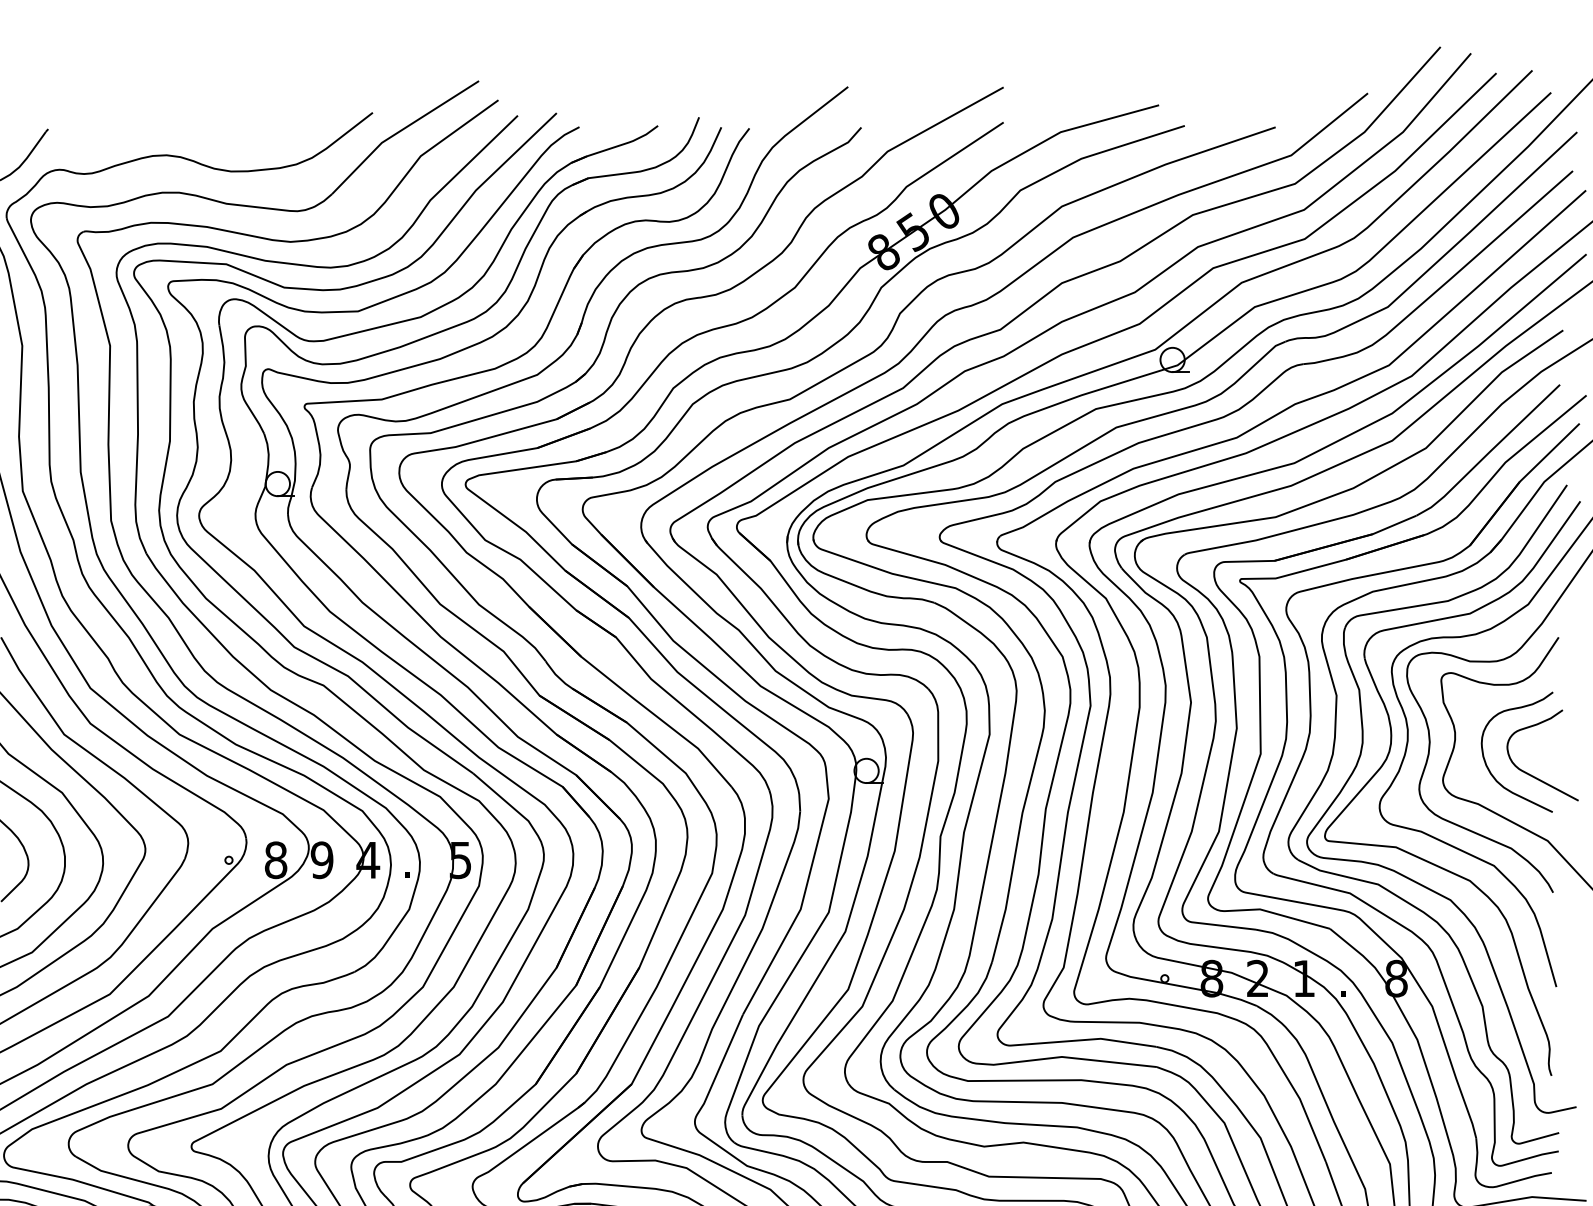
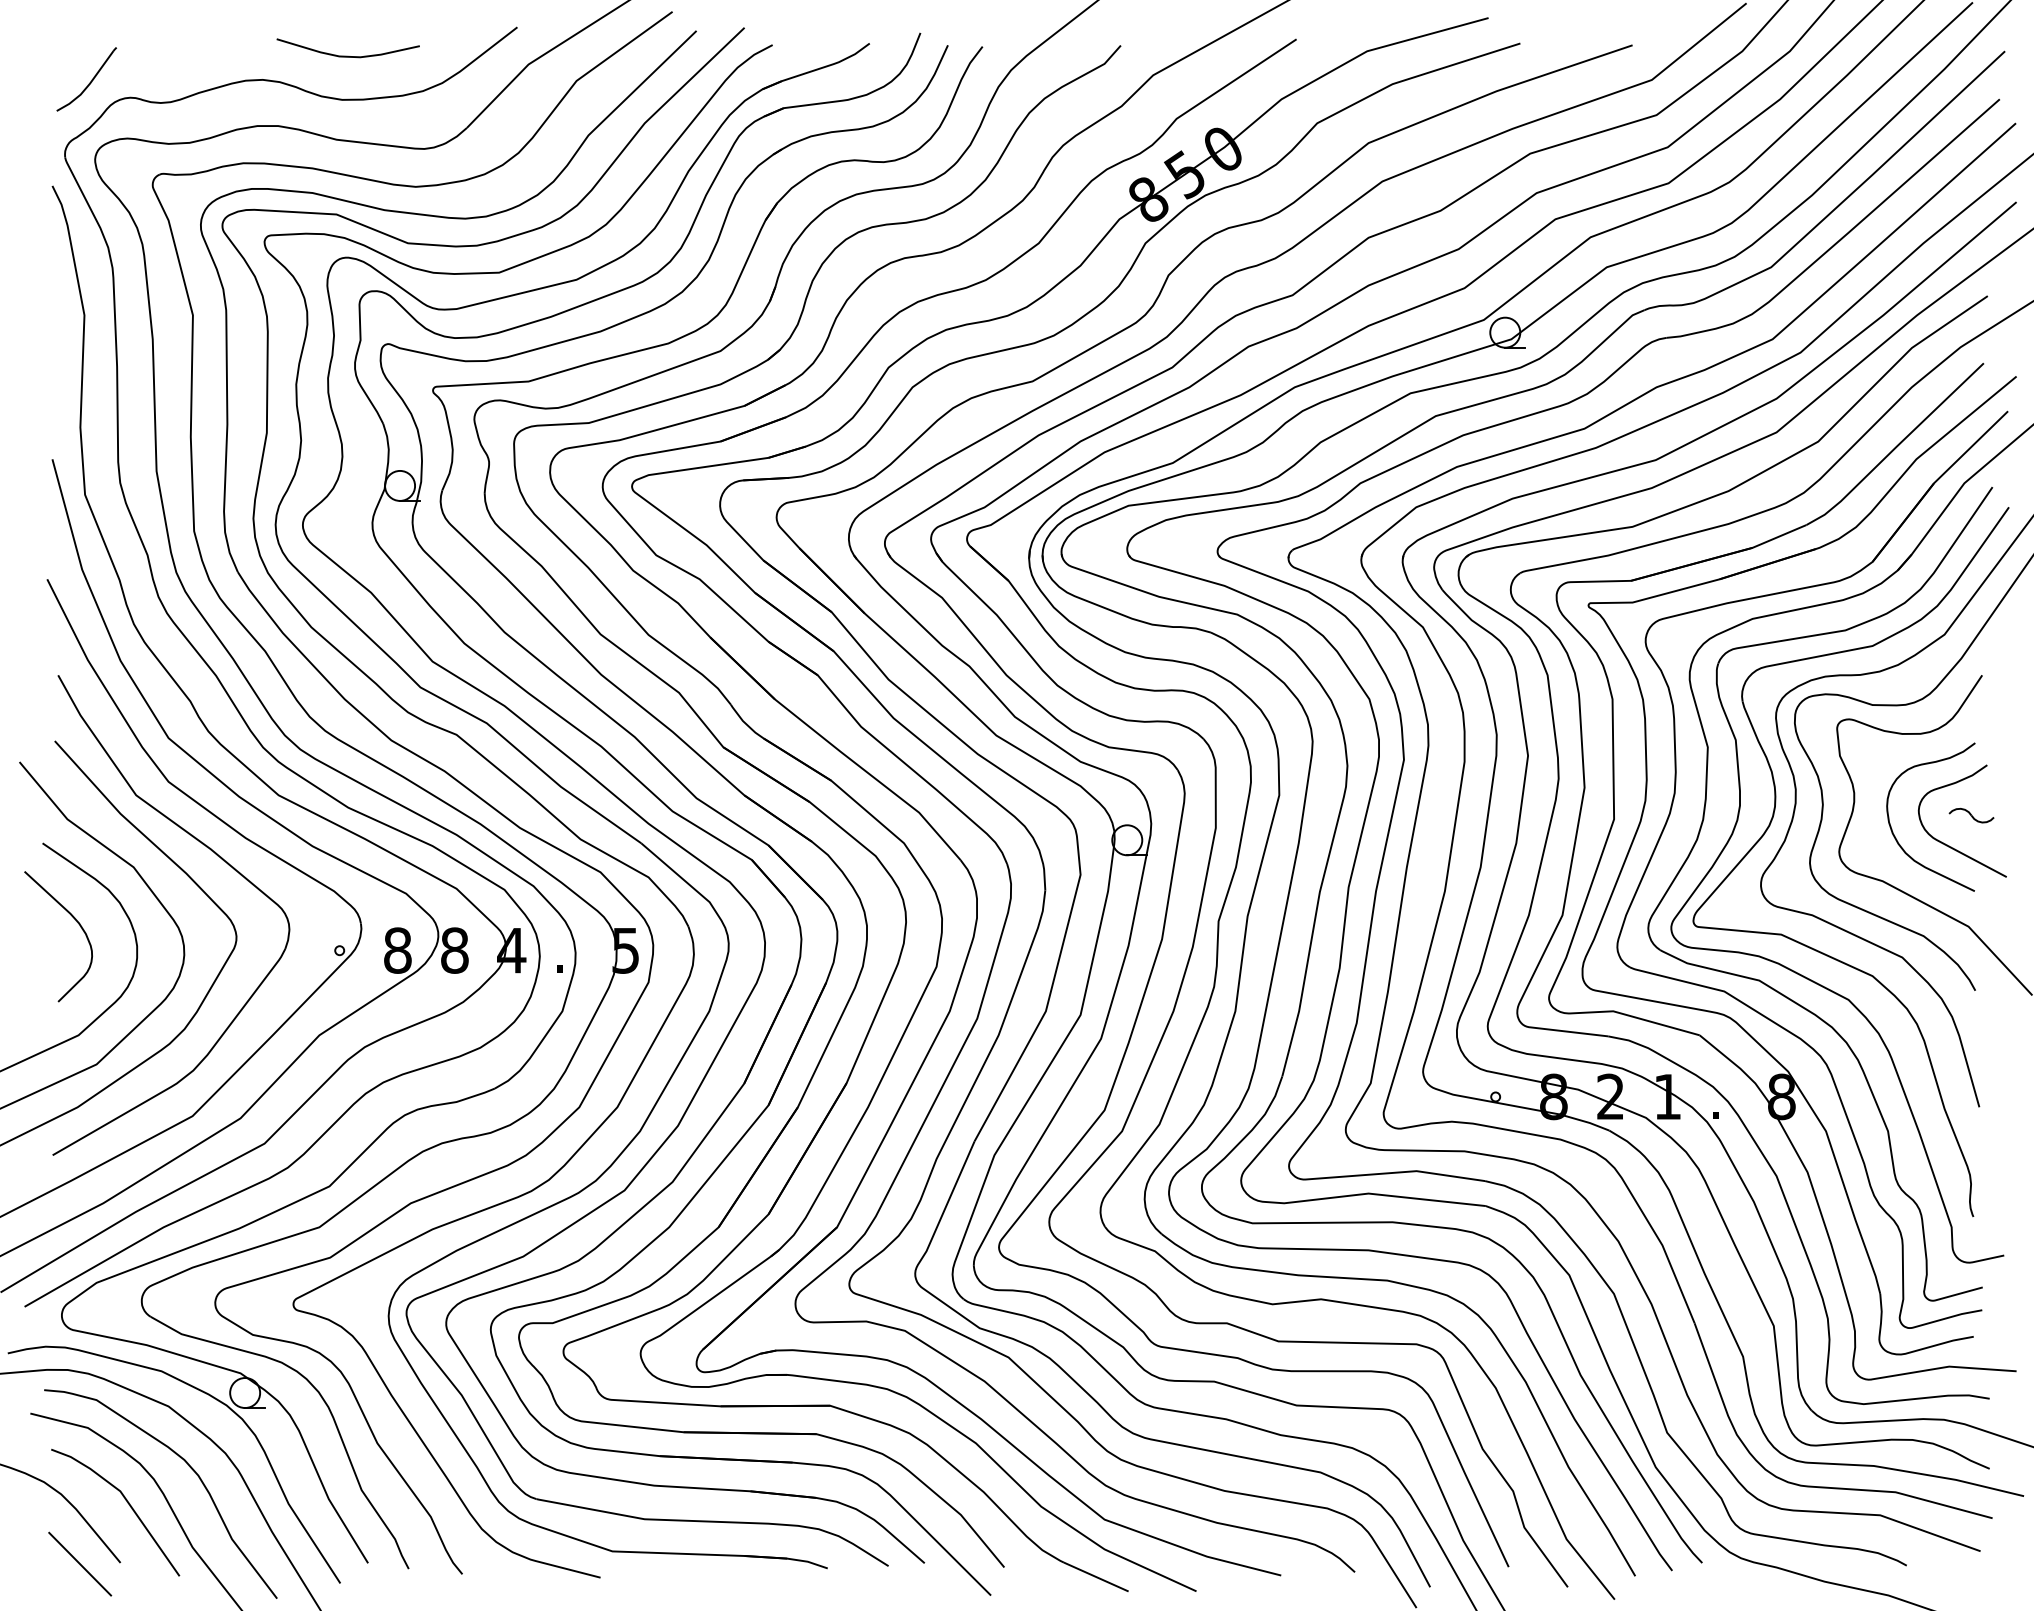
curve: (235, 135) -> (347, 55), added
part: (1550, 750) -> (1971, 815), added
text: (321, 860) -> (454, 950), 9 -> 8

